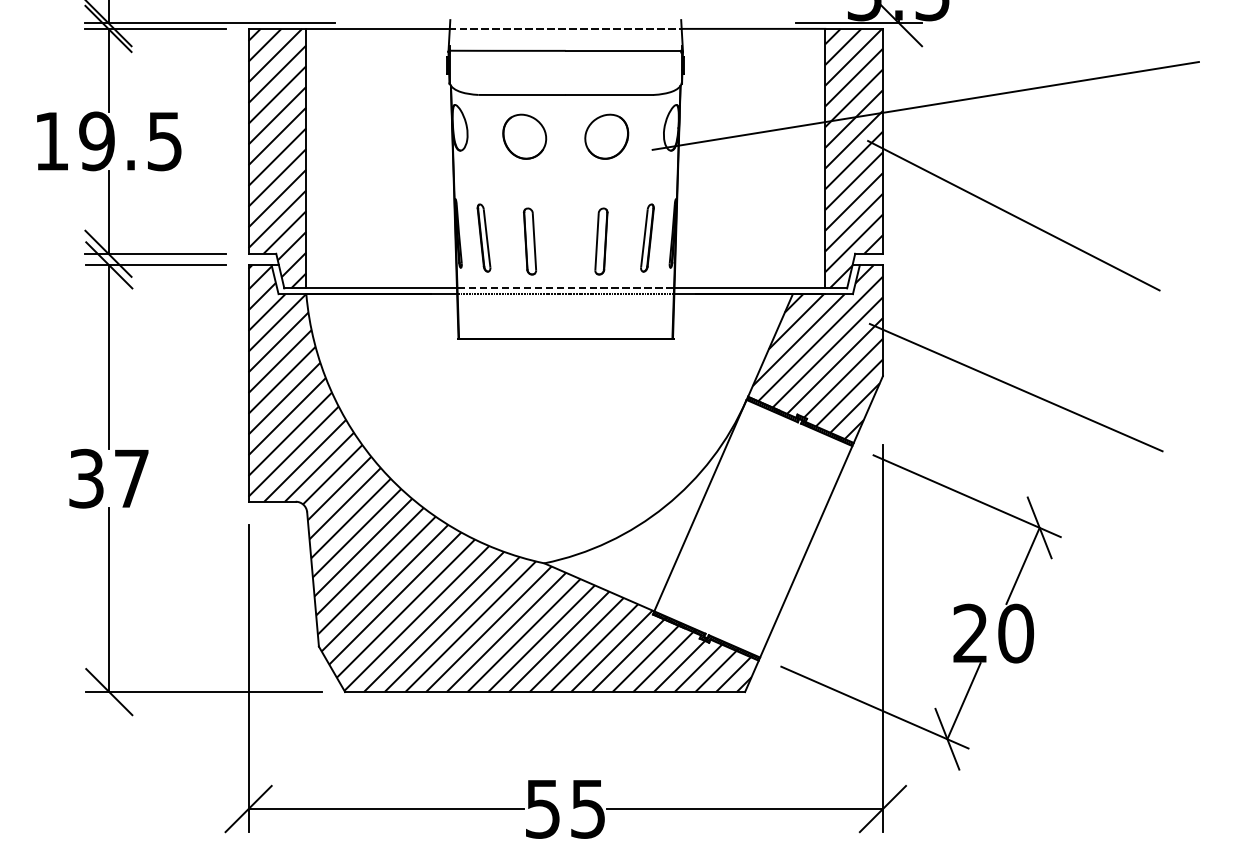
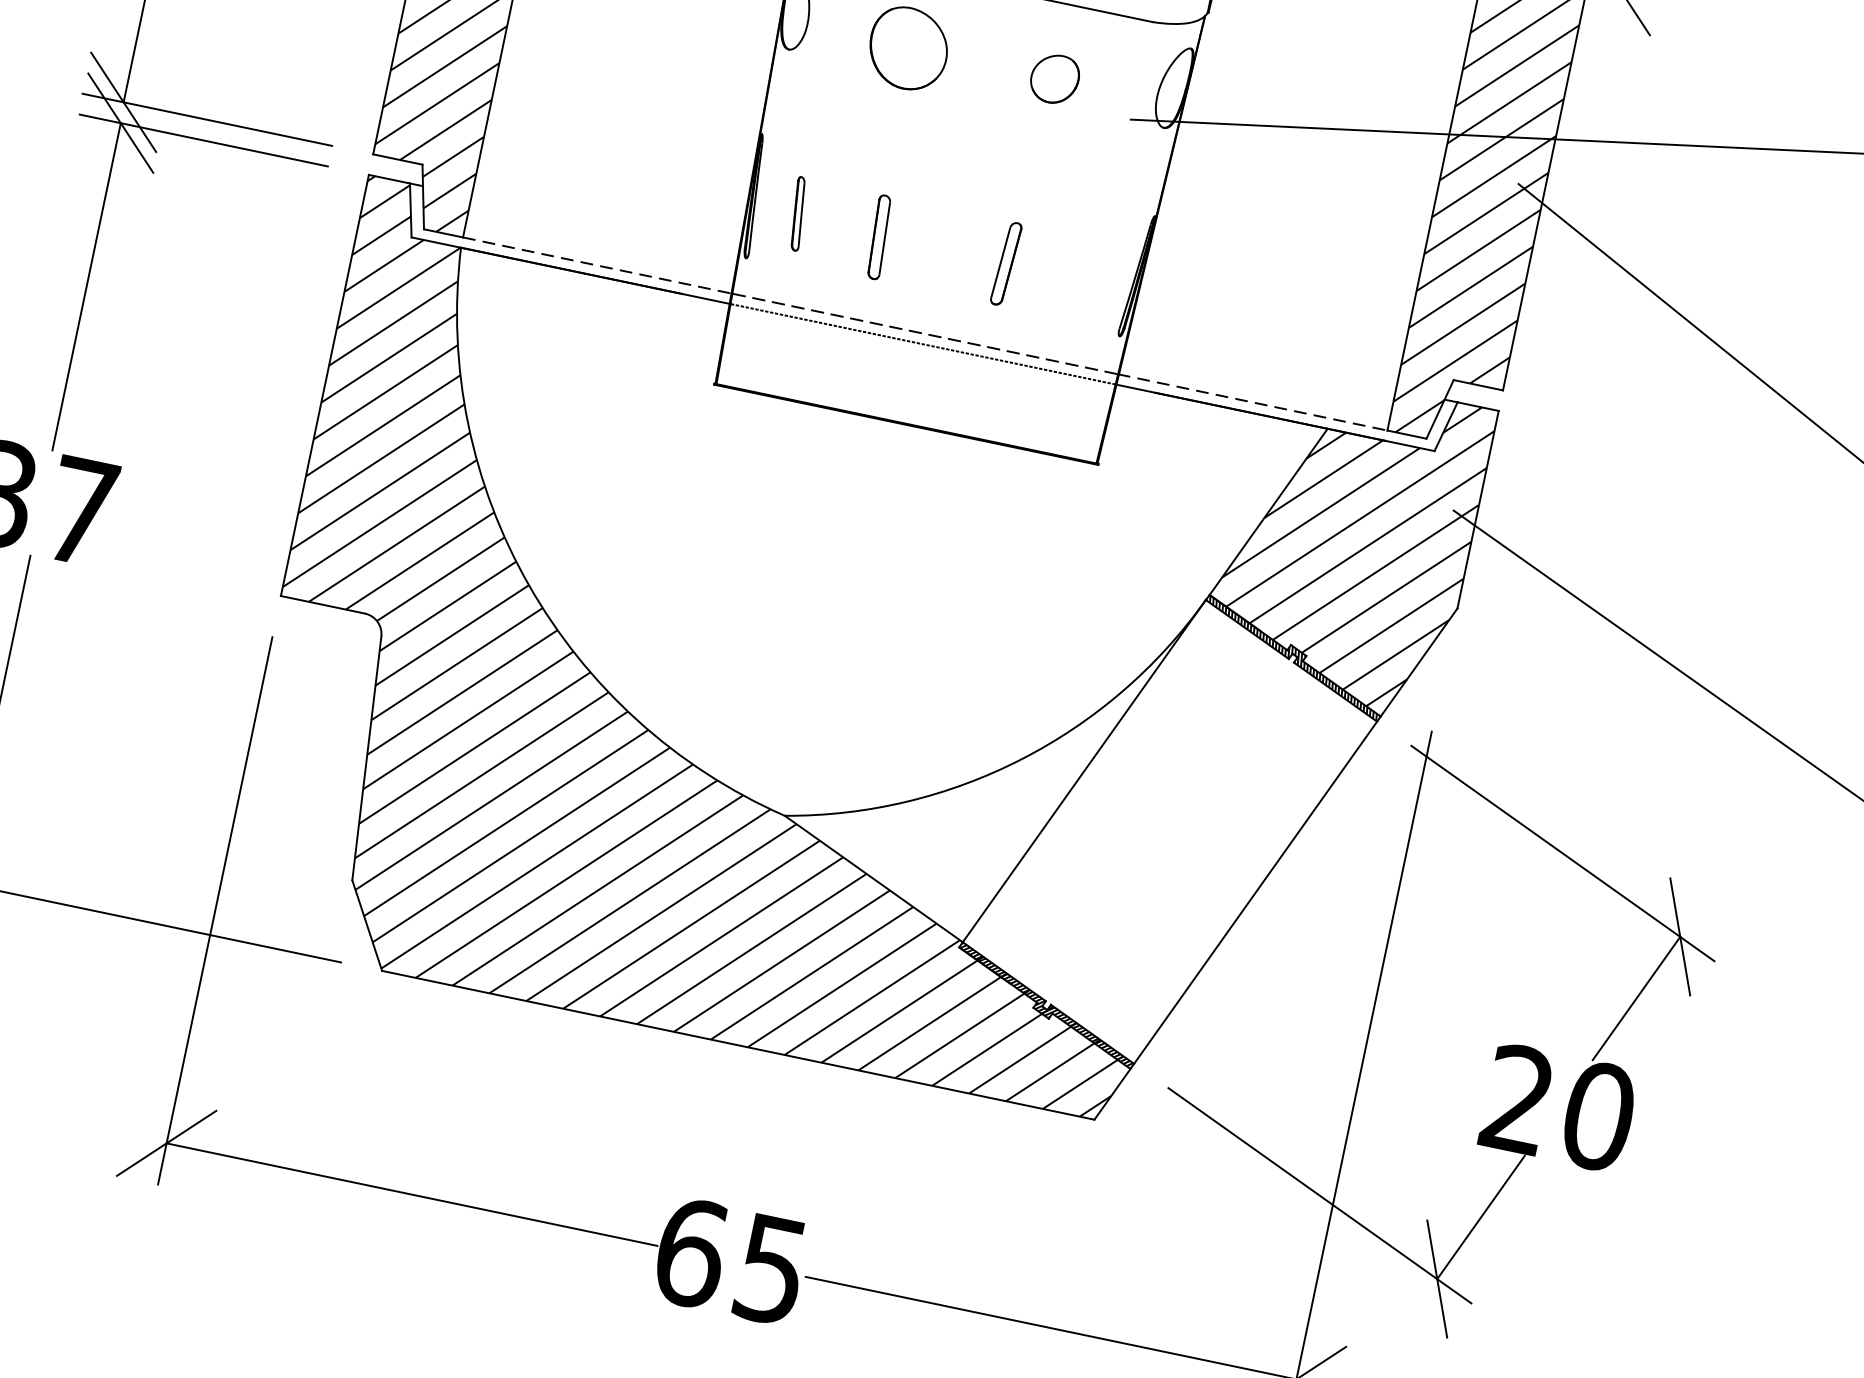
part: (606, 136) -> (1054, 78), size x0.6
part: (483, 237) -> (797, 212), size x0.6
part: (647, 237) -> (1089, 273), removed
part: (530, 241) -> (879, 237), size x0.7
part: (601, 241) -> (1006, 263), size x0.7
line: (381, 288) -> (597, 265), solid -> dashed
line: (749, 288) -> (1252, 402), solid -> dashed
text: (543, 808) -> (692, 1252), 55 -> 65

